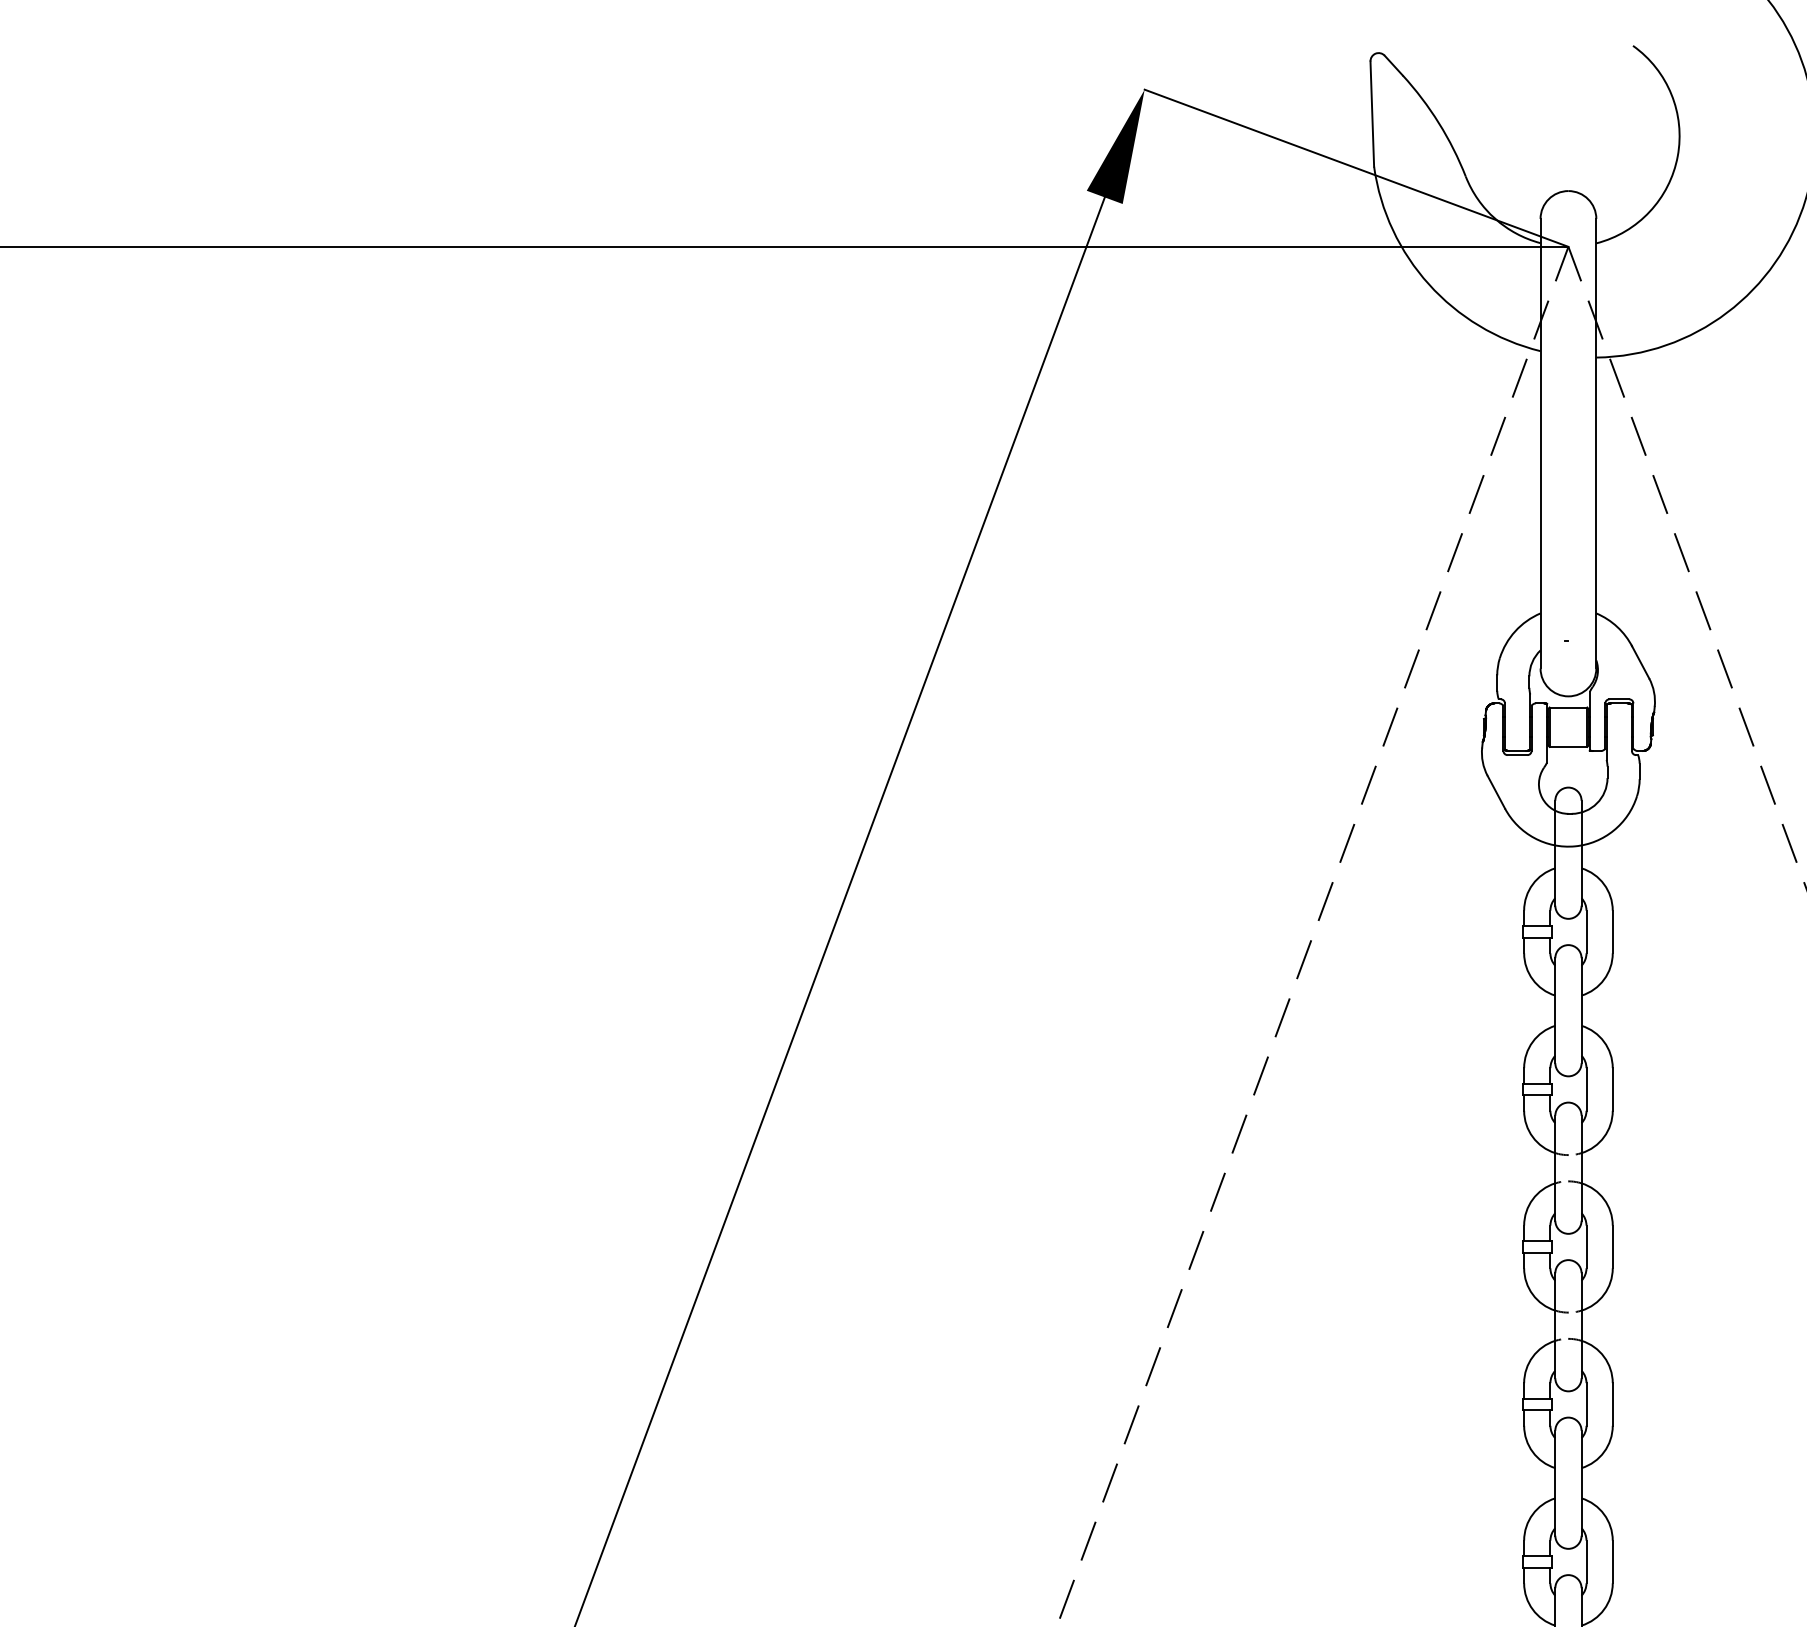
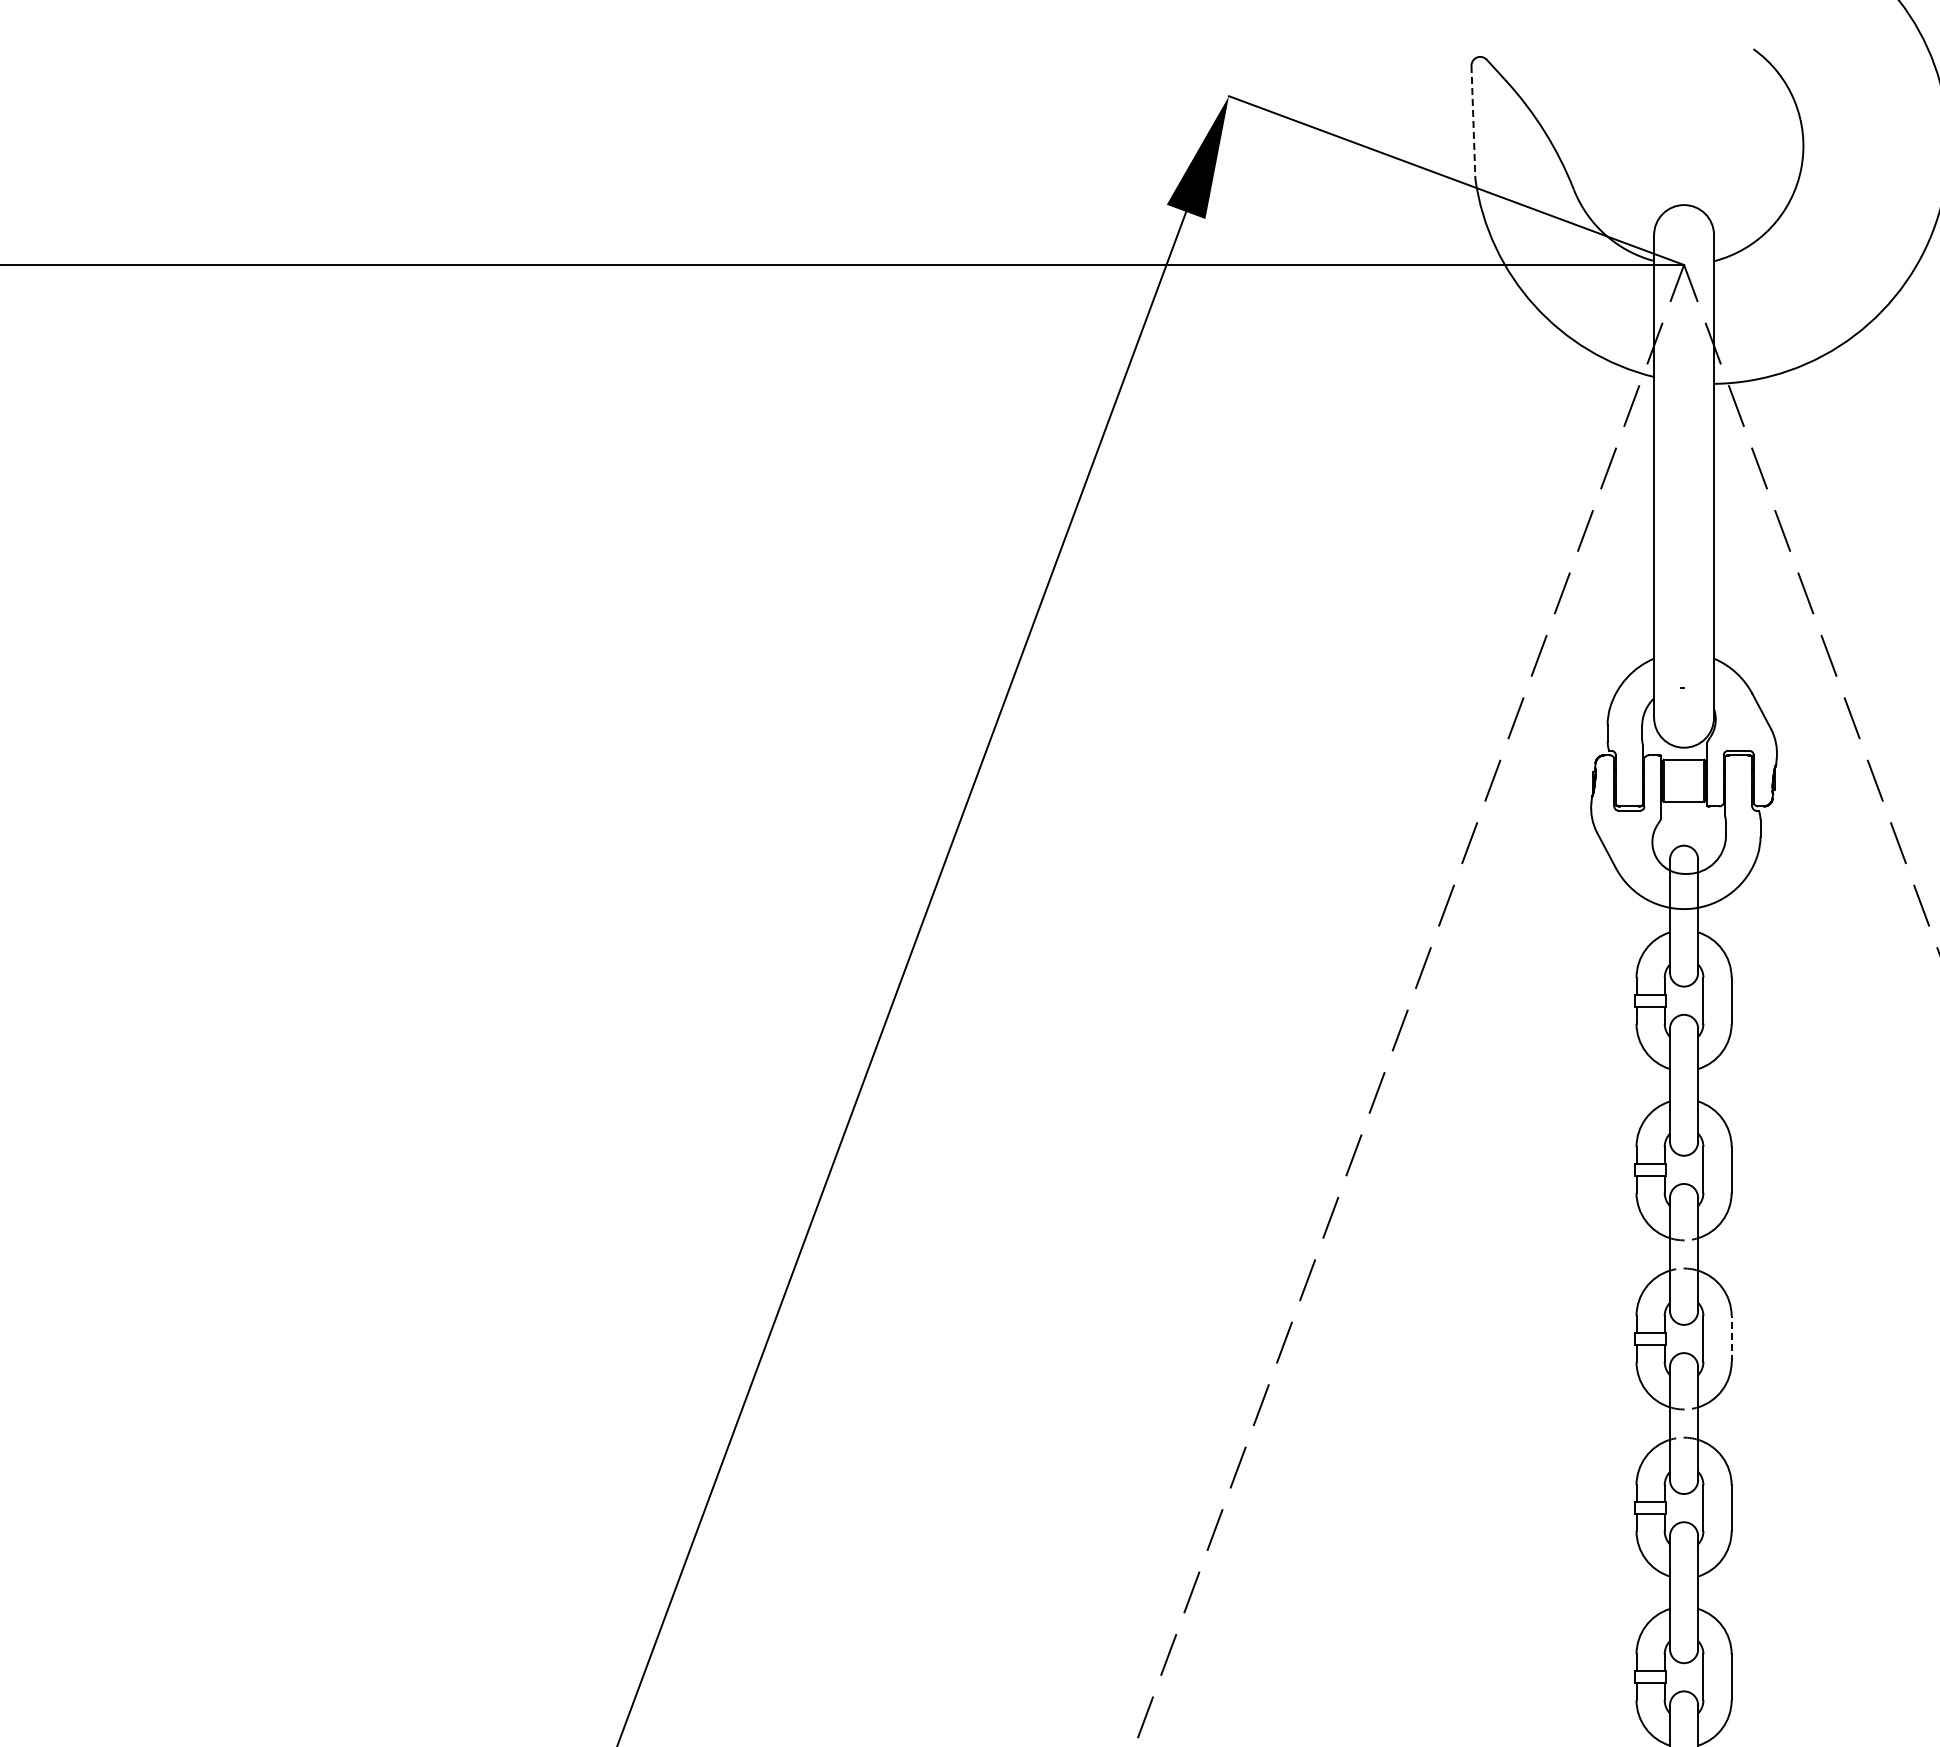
line: (1372, 114) -> (1473, 122), solid -> dashed
line: (1612, 1247) -> (1731, 1339), solid -> dashed

